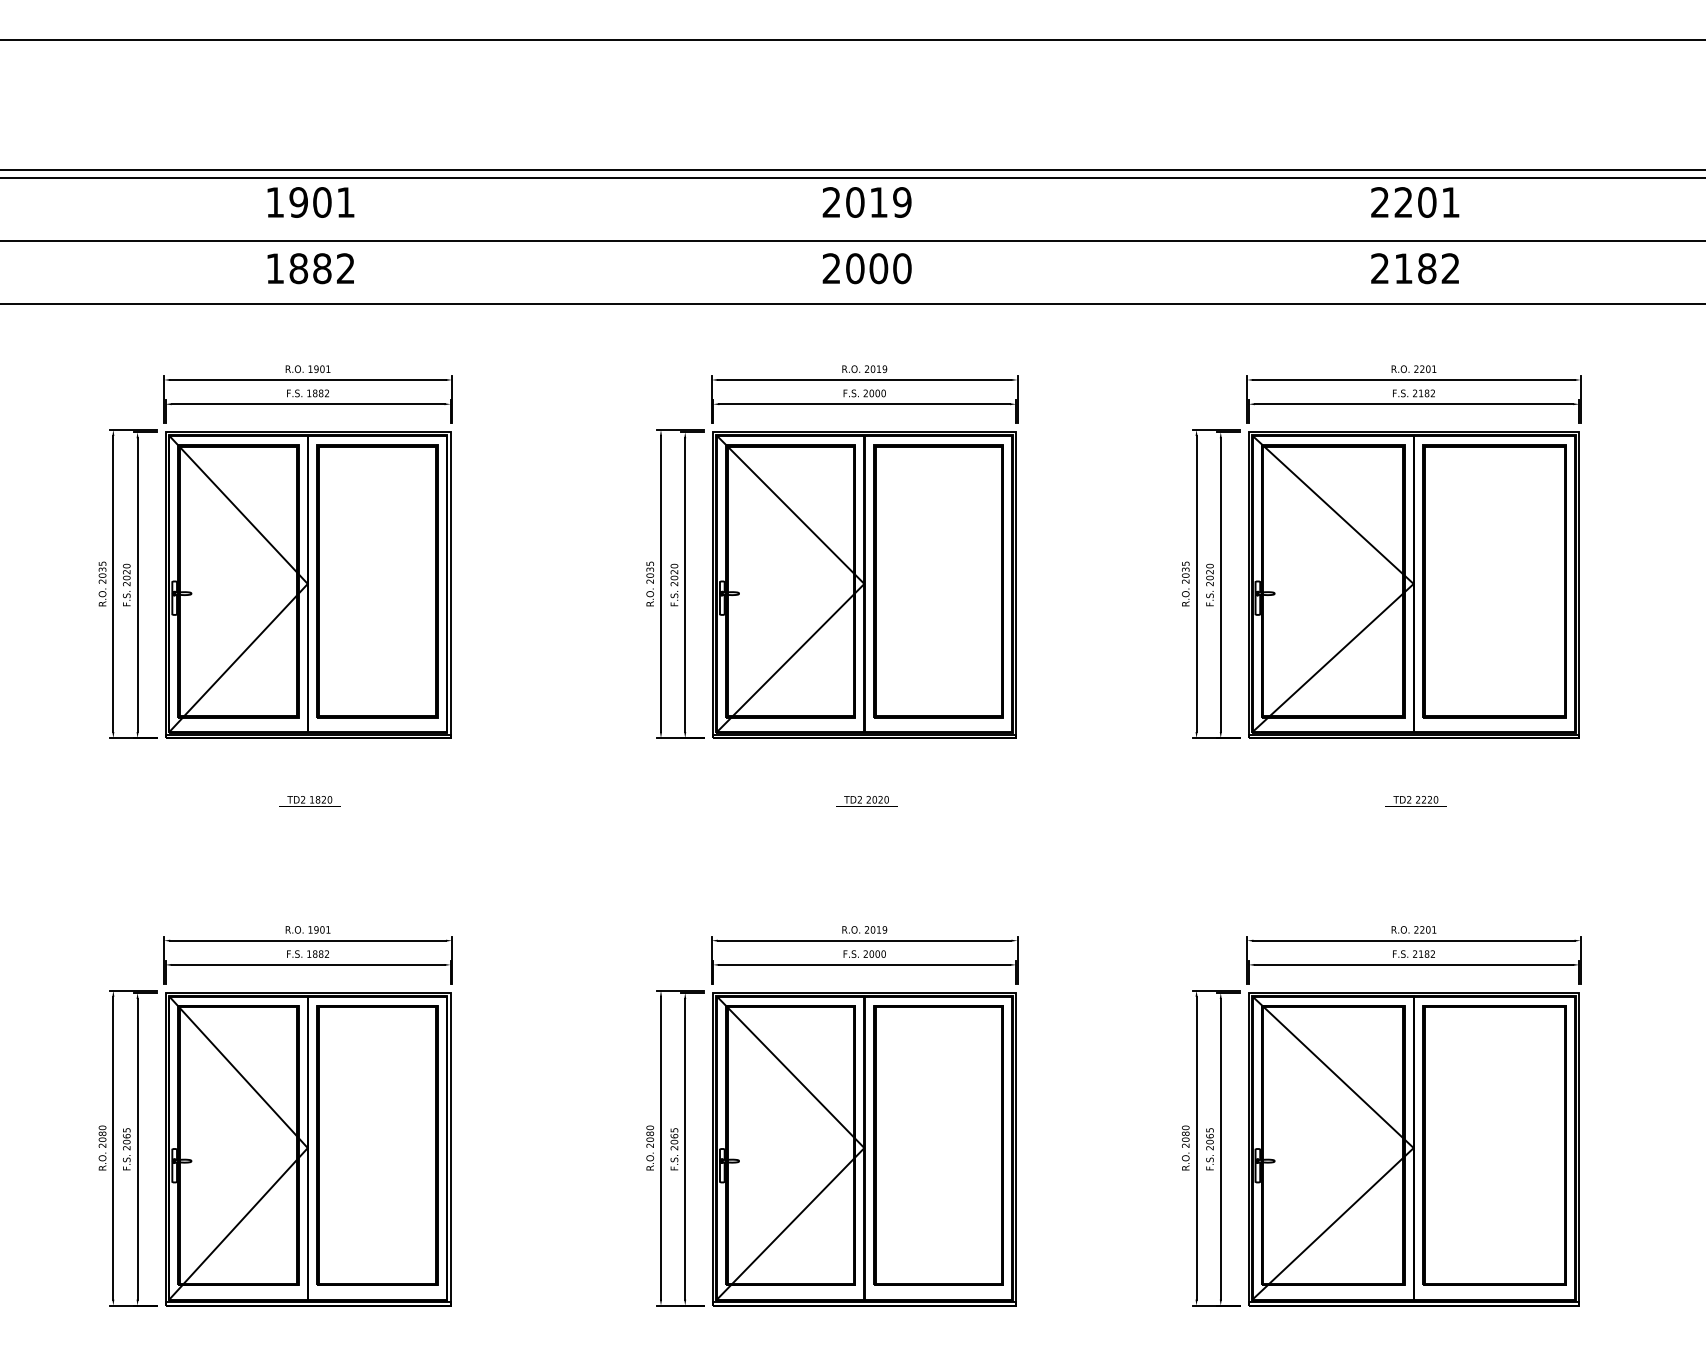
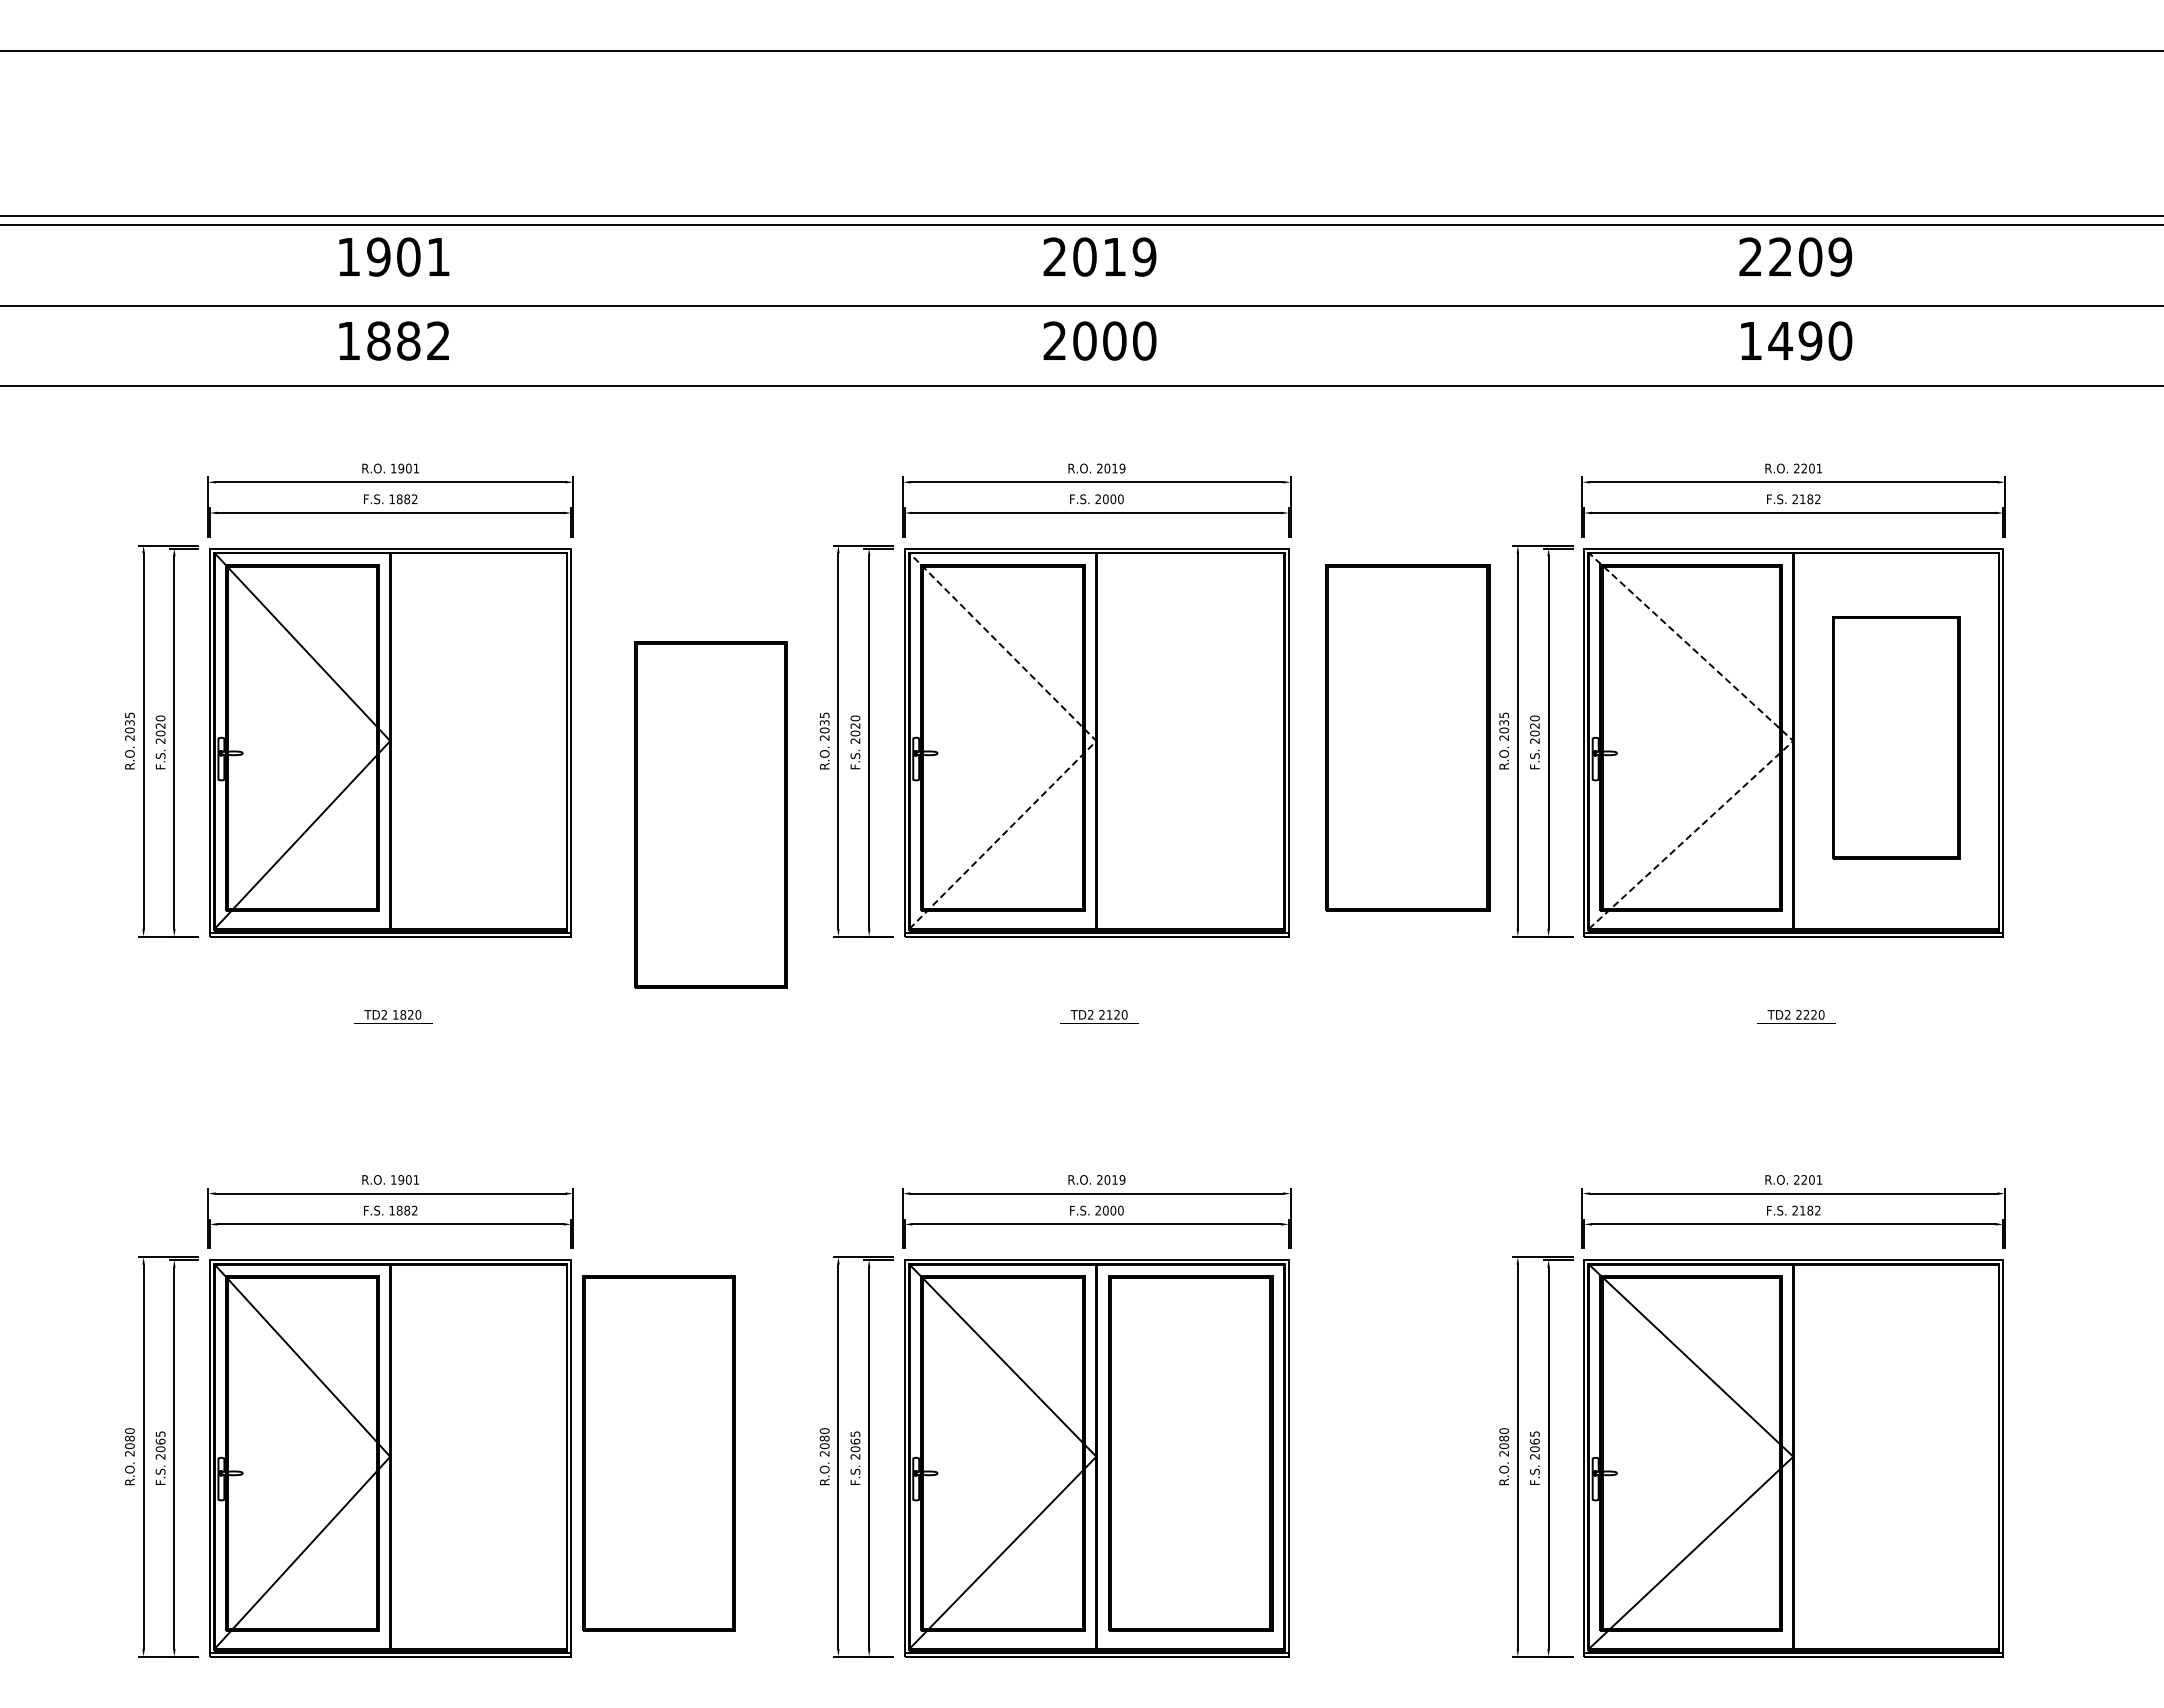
text: (1450, 202) -> (1840, 256), 2201 -> 2209
text: (1415, 268) -> (1795, 340), 2182 -> 1490
part: (377, 581) -> (710, 814), moved
part: (938, 581) -> (1407, 737), moved
part: (1494, 581) -> (1896, 737), size x0.7
line: (864, 584) -> (1096, 741), solid -> dashed
line: (1413, 584) -> (1793, 741), solid -> dashed
text: (874, 799) -> (1109, 1014), 2020 -> 2120
part: (377, 1145) -> (658, 1453), moved
part: (1494, 1145) -> (1896, 1453), removed

